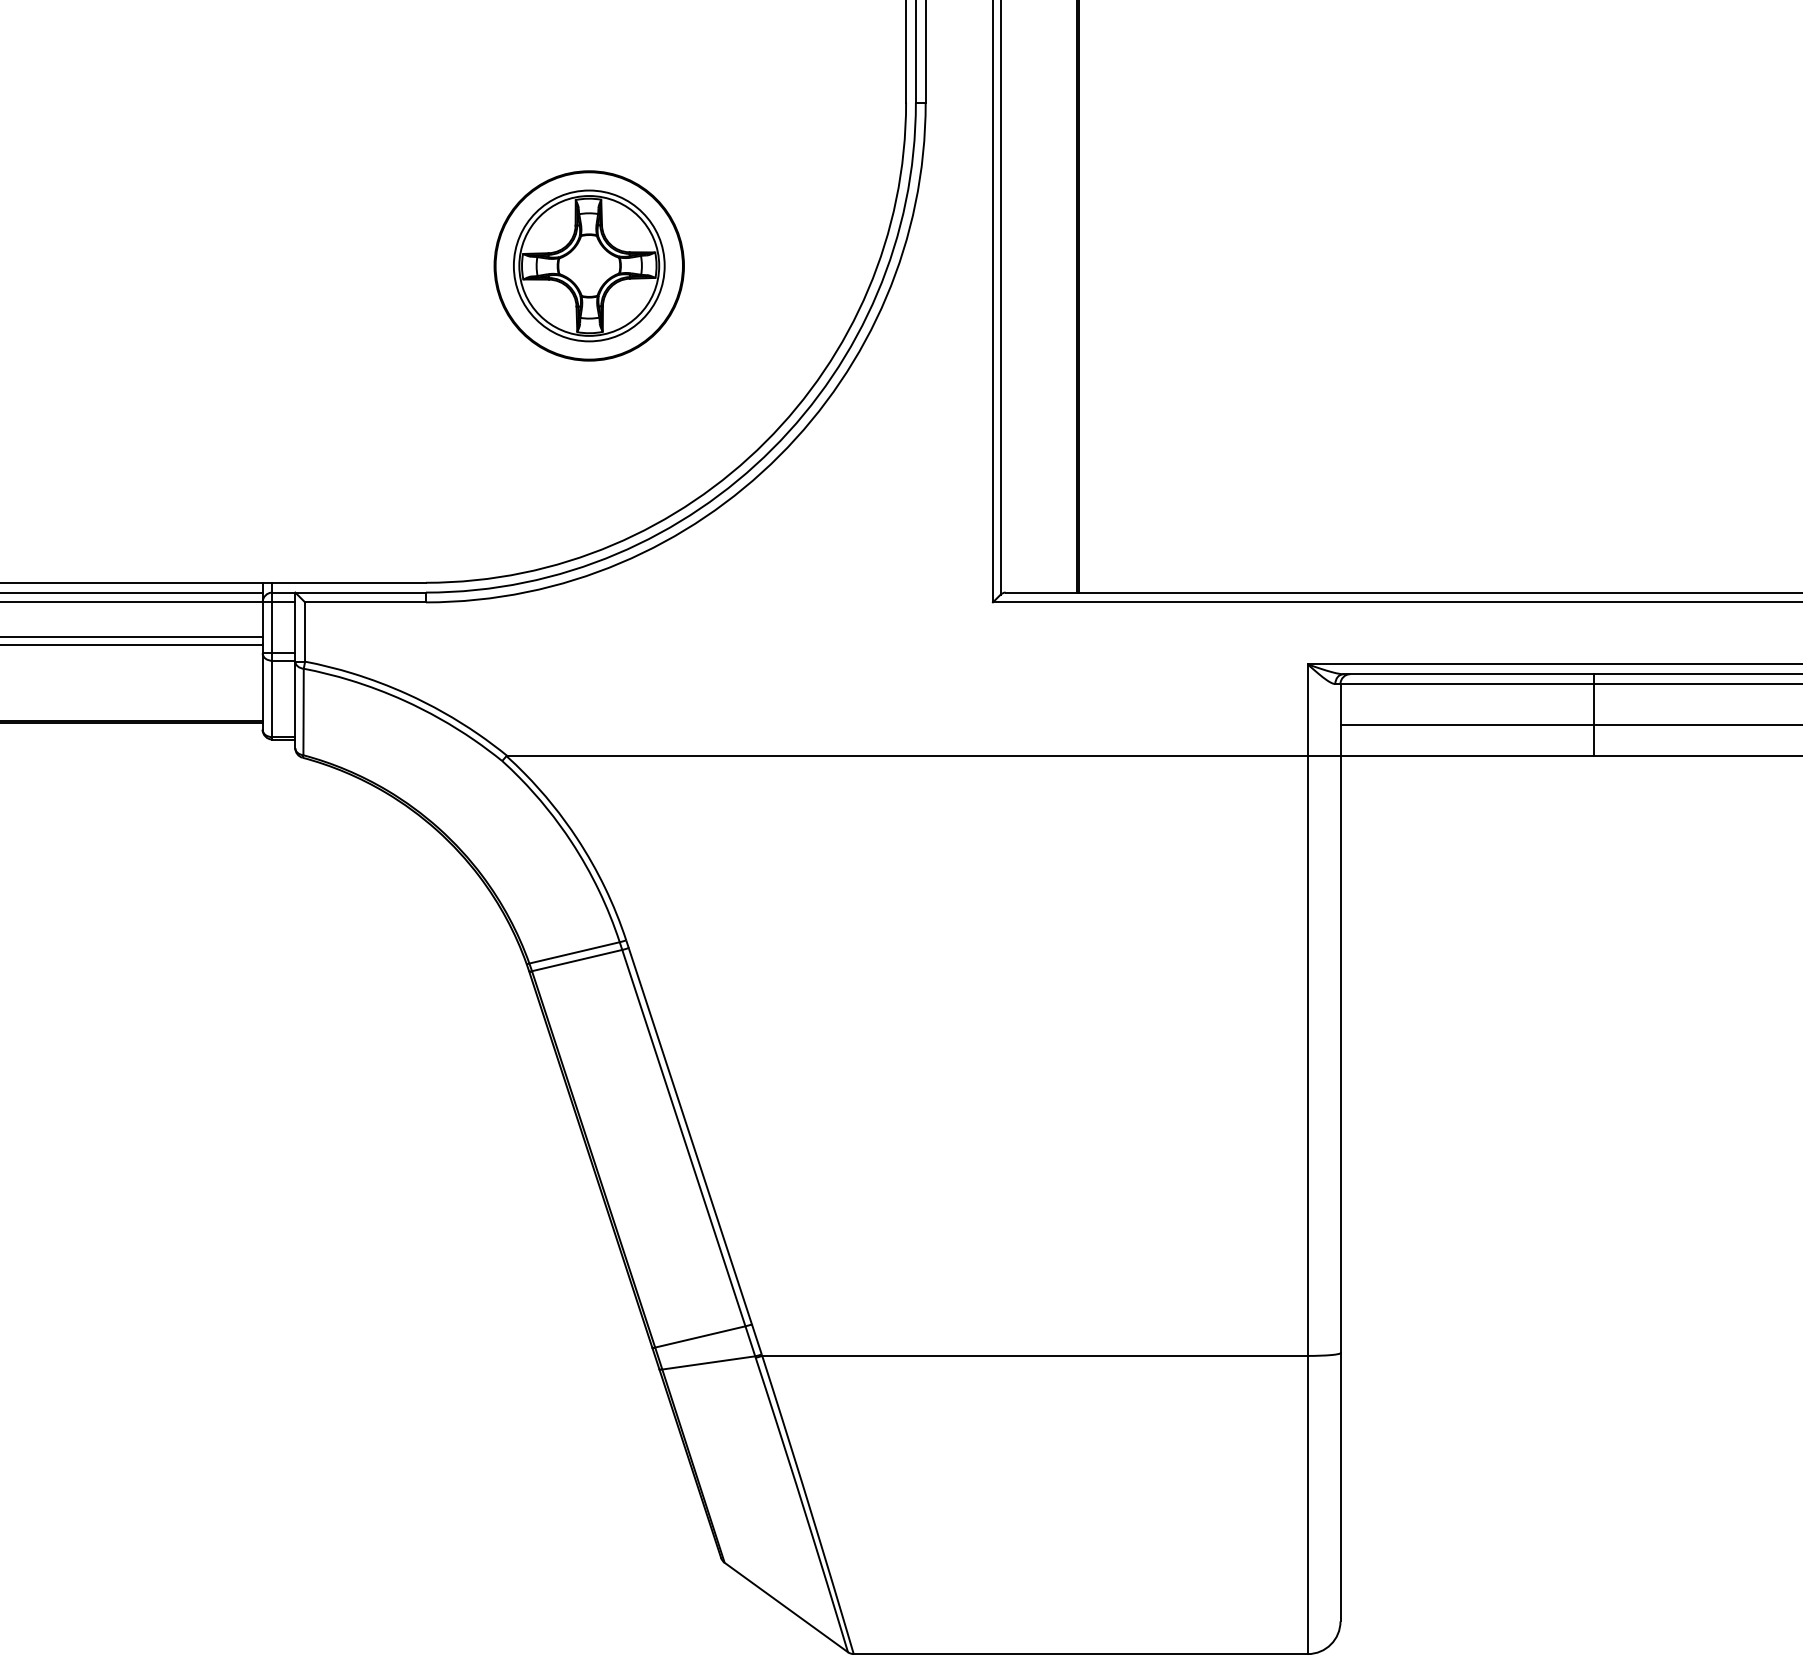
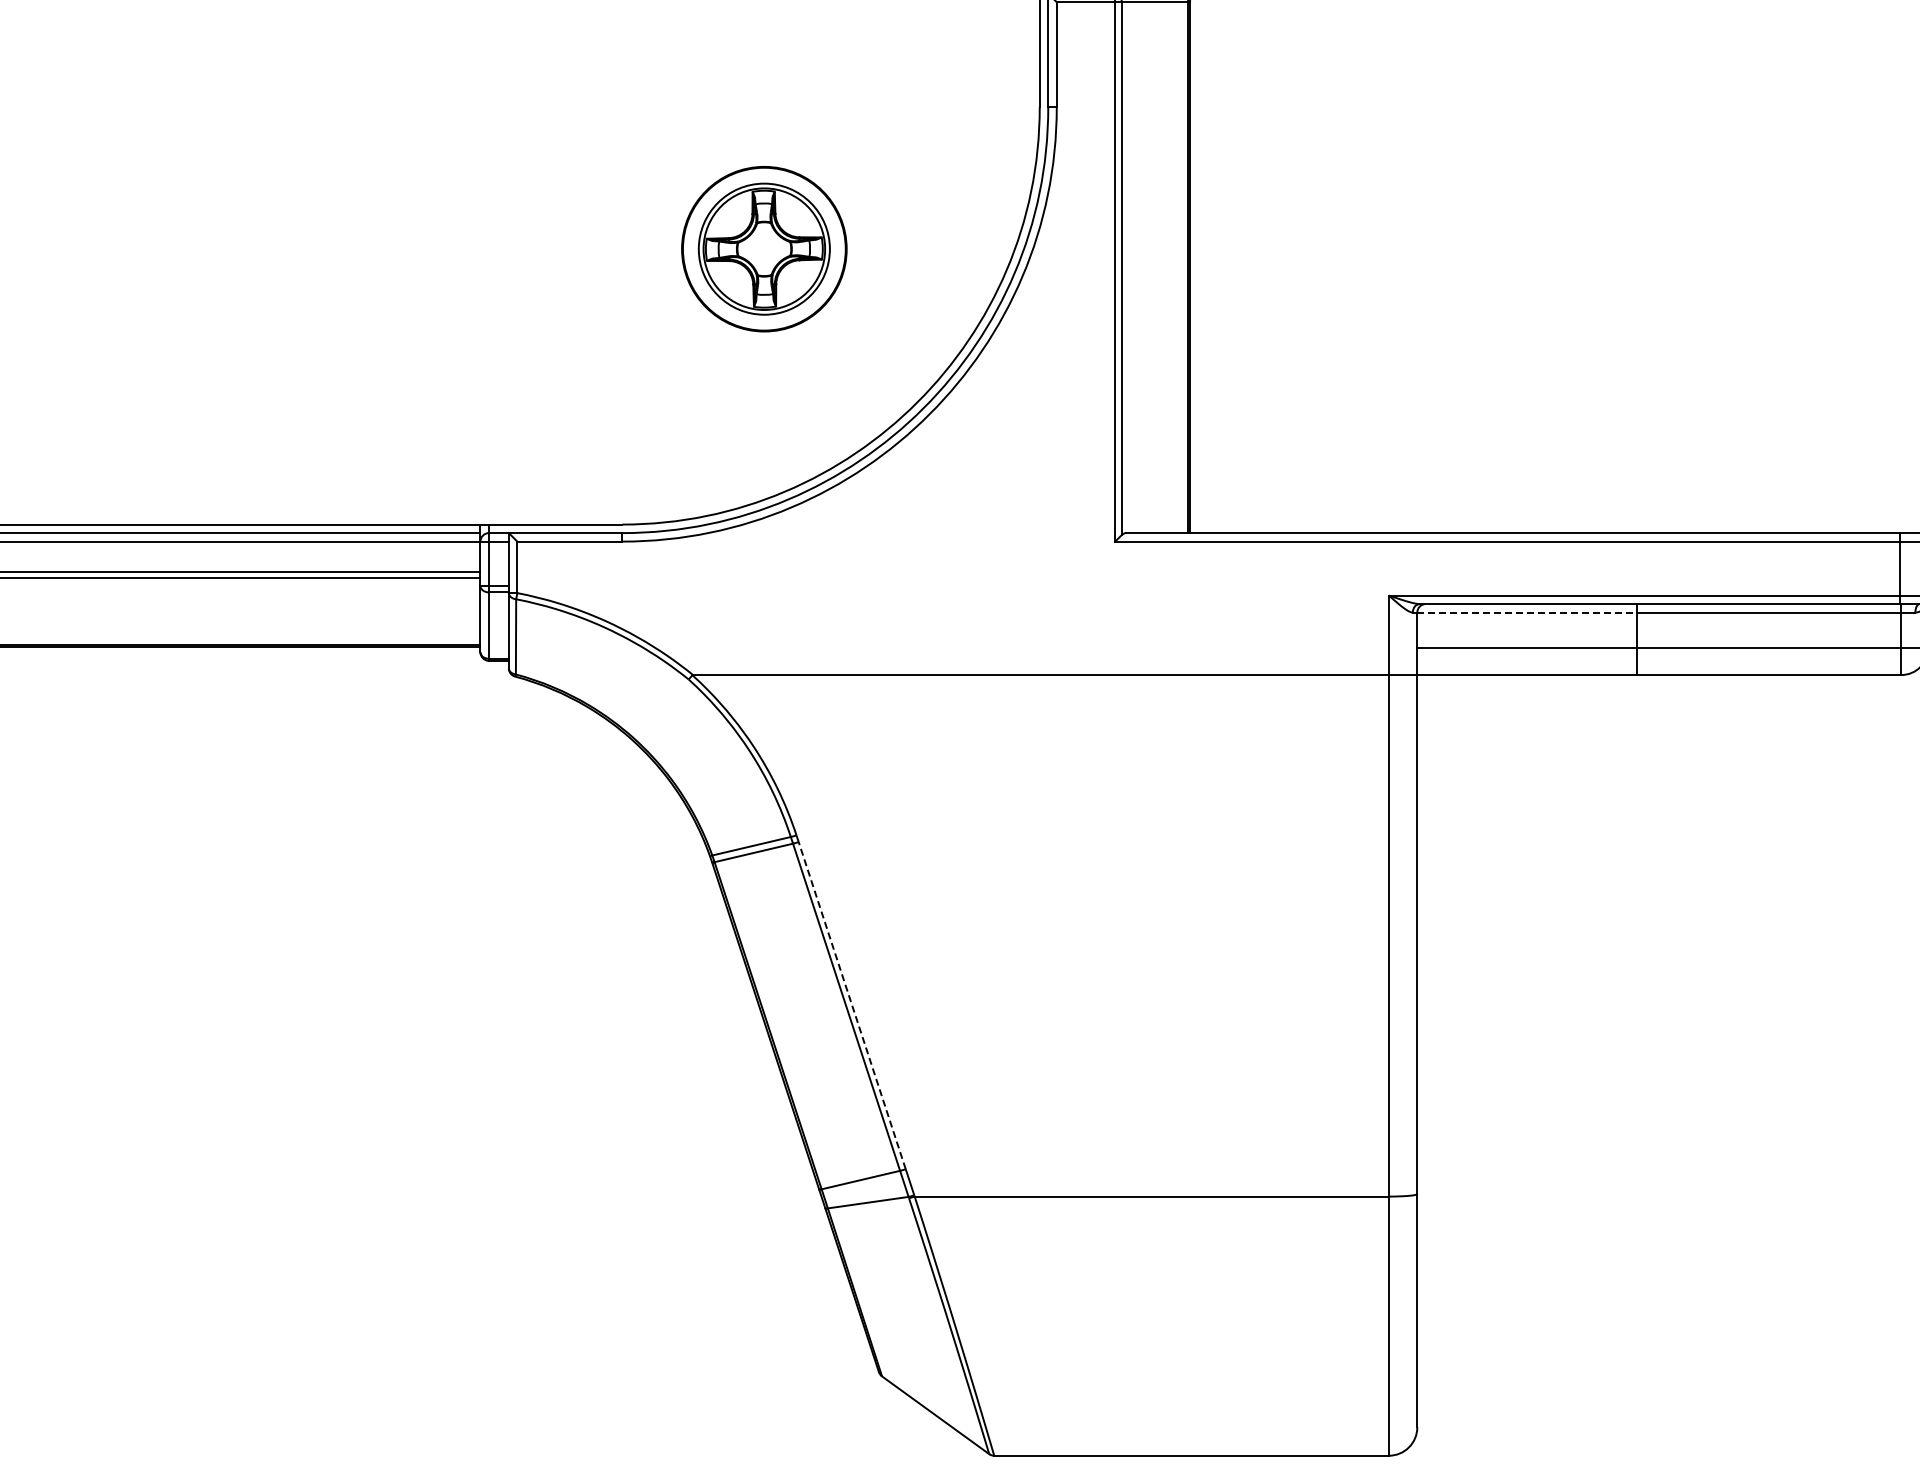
line: (1467, 683) -> (1527, 612), solid -> dashed
line: (690, 1136) -> (852, 1005), solid -> dashed

